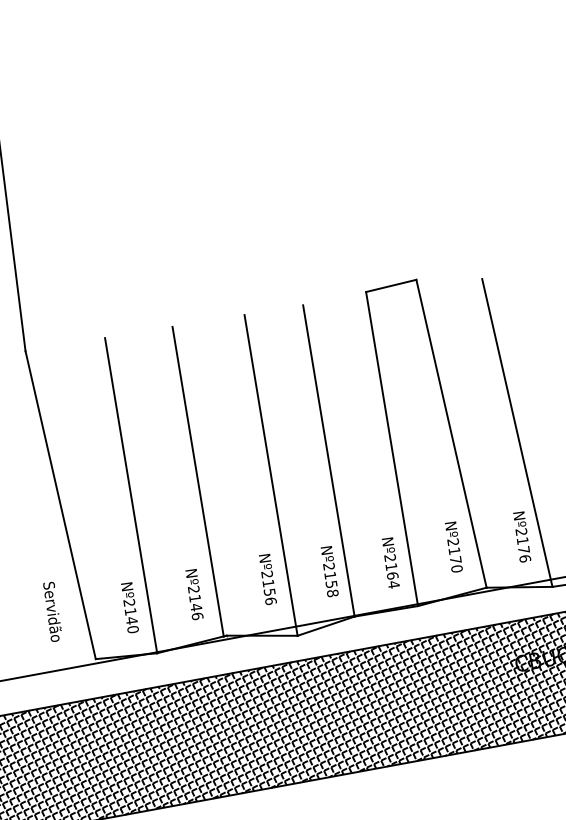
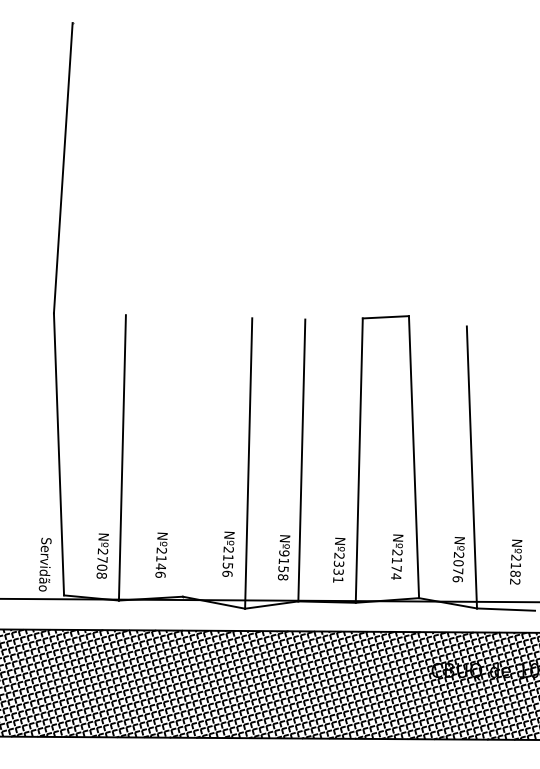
line: (197, 481) -> (183, 456), removed
text: (522, 541) -> (458, 563), Nº2176 -> Nº2076
text: (329, 566) -> (284, 553), Nº2158 -> Nº9158
text: (457, 568) -> (396, 576), Nº2170 -> Nº2174
text: (392, 575) -> (338, 571), Nº2164 -> Nº2331
text: (51, 611) -> (44, 564), moved
text: (132, 620) -> (102, 567), Nº2140 -> Nº2708

